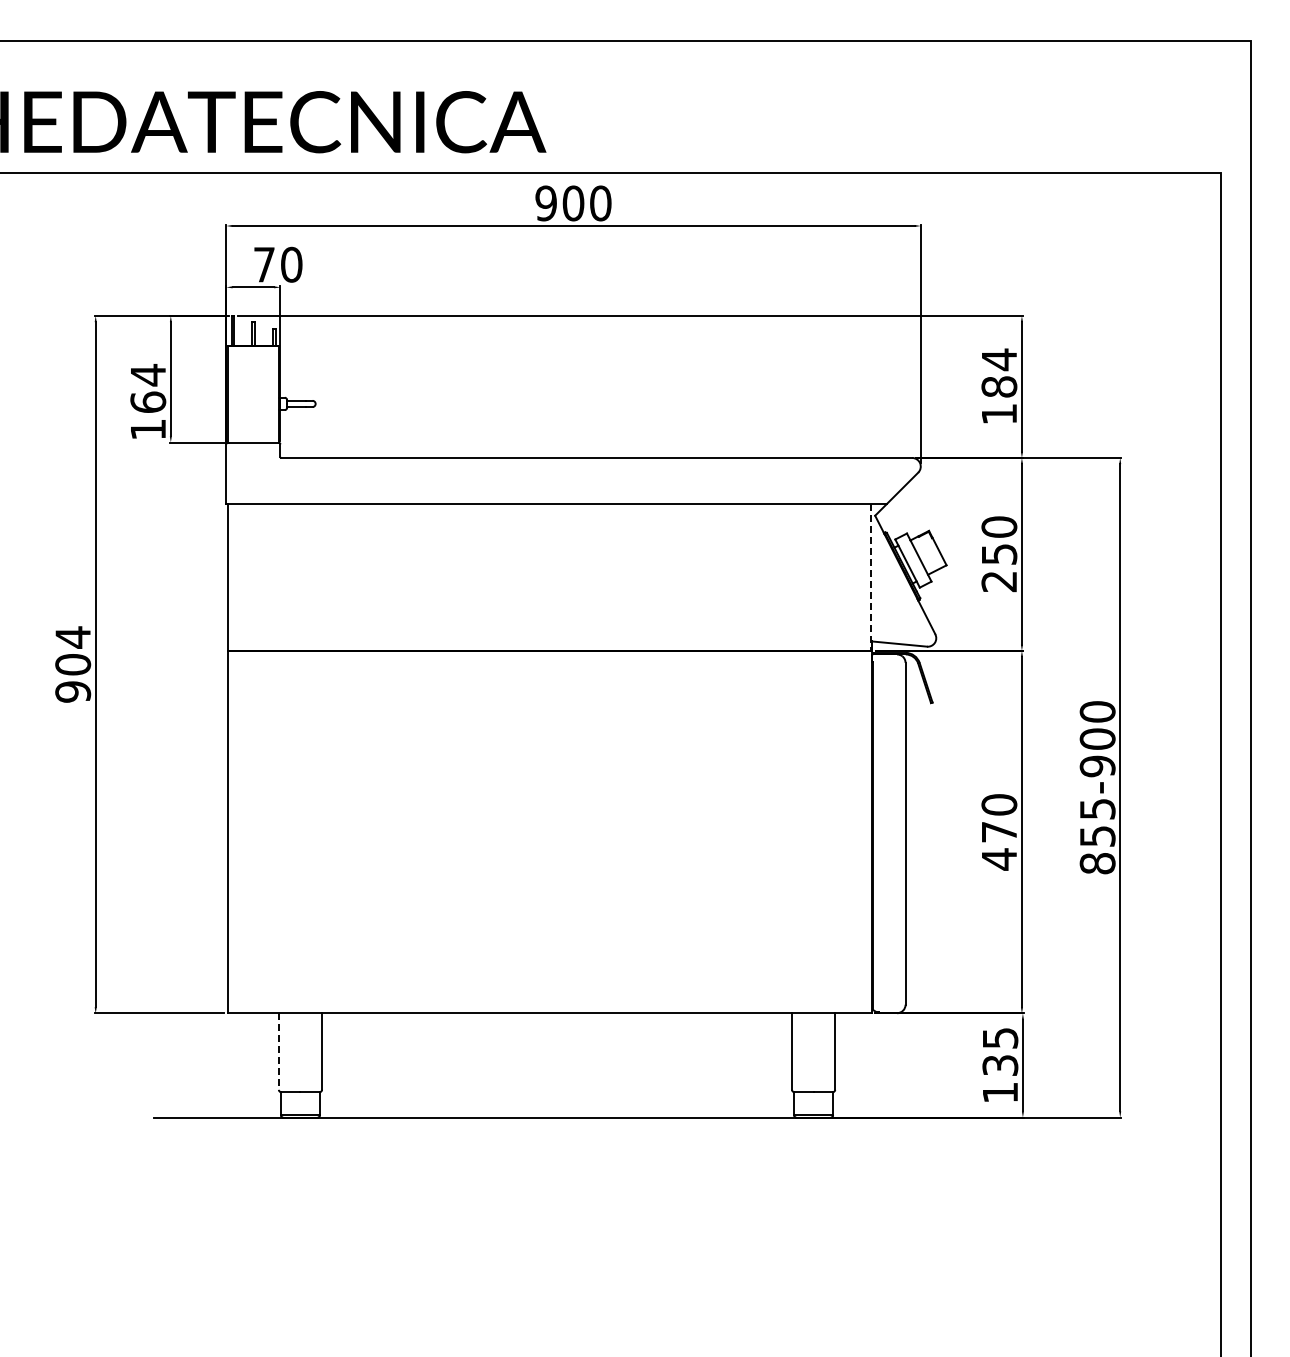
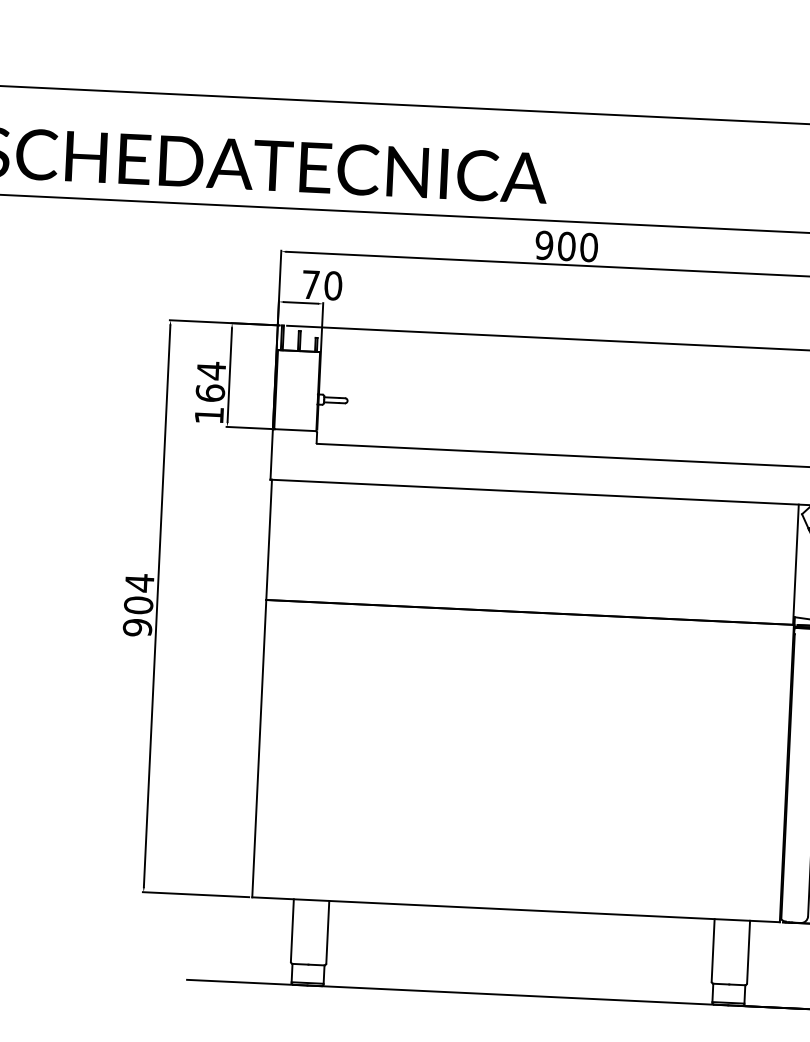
line: (870, 578) -> (795, 565), dashed -> solid
line: (278, 1052) -> (292, 931), dashed -> solid

